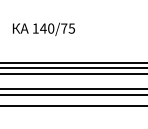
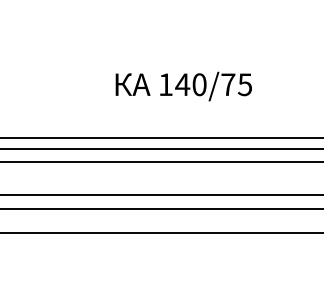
text: (43, 29) -> (182, 86), moved

